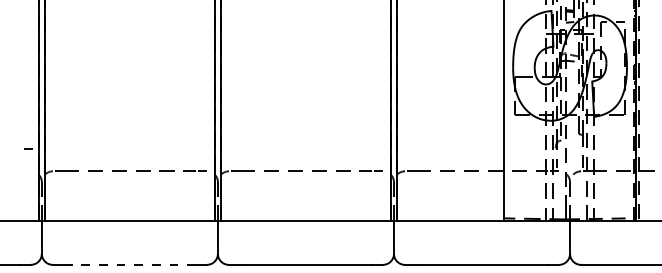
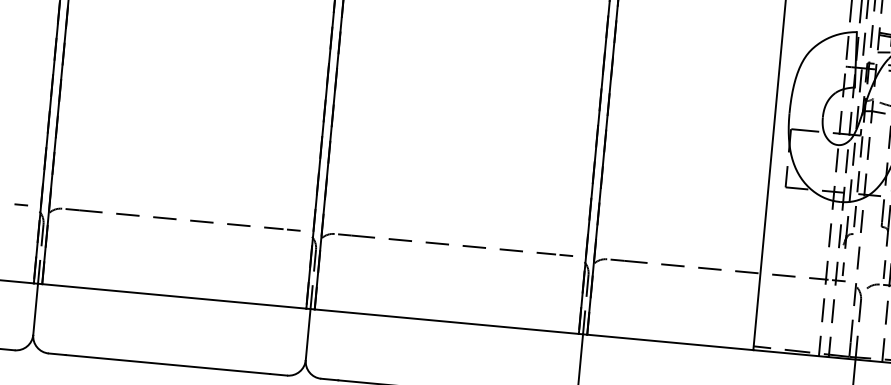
line: (28, 148) -> (21, 203), moved
line: (130, 264) -> (168, 364), dashed -> solid

